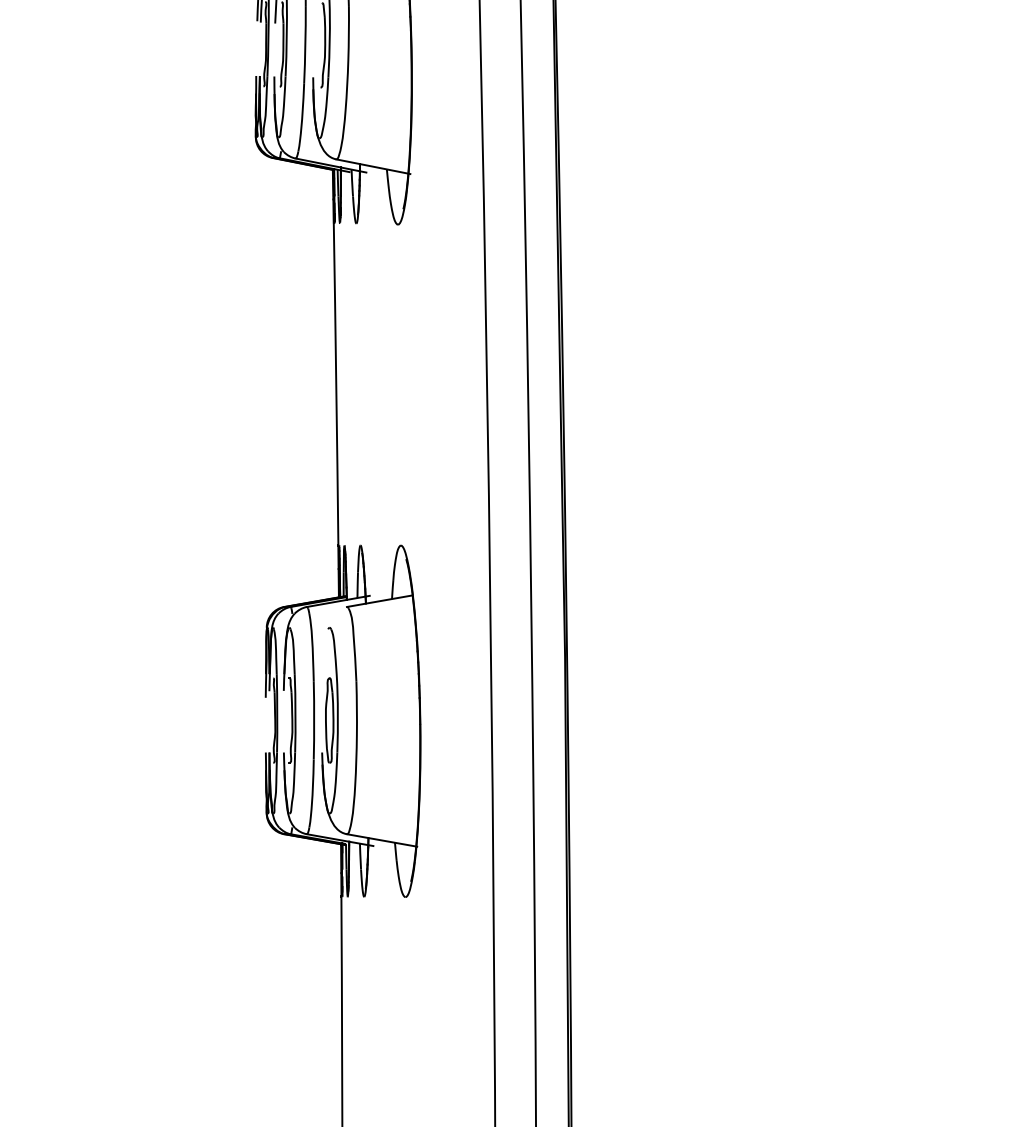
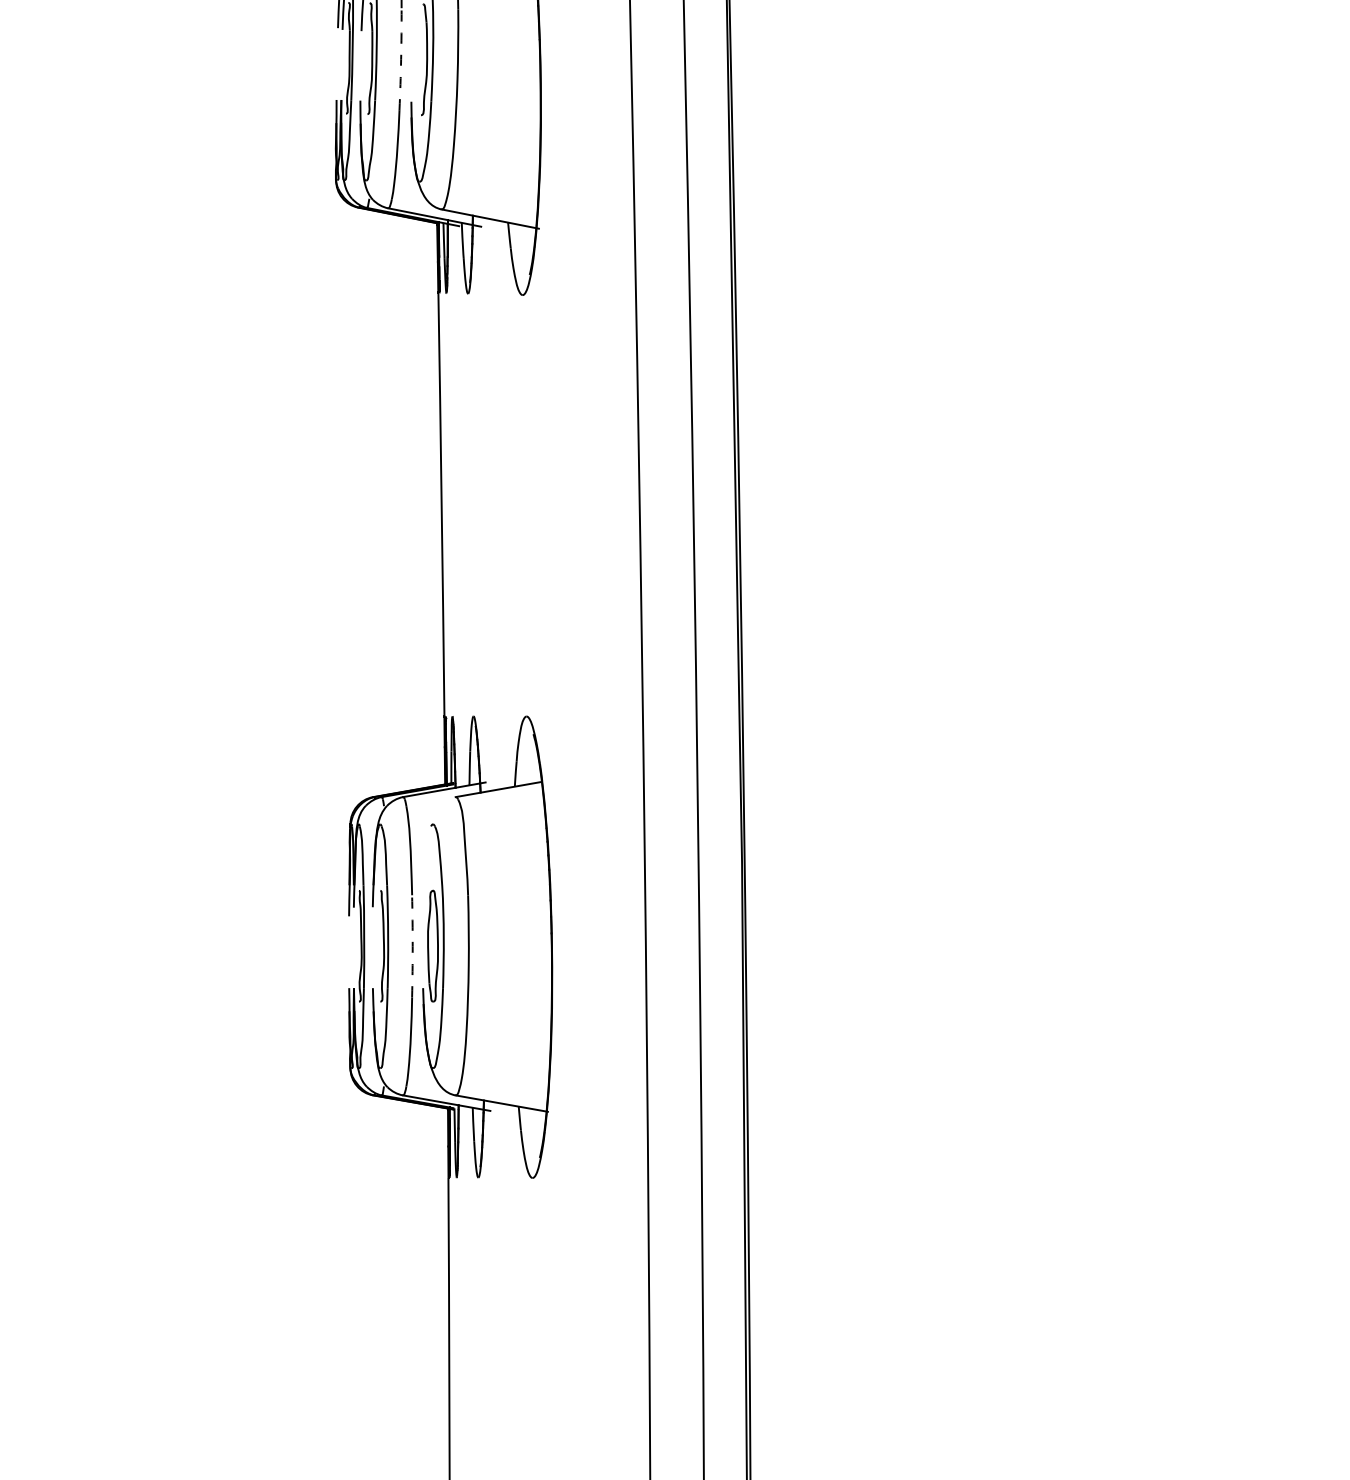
arc: (305, 45) -> (401, 59), solid -> dashed
arc: (314, 720) -> (412, 946), solid -> dashed

